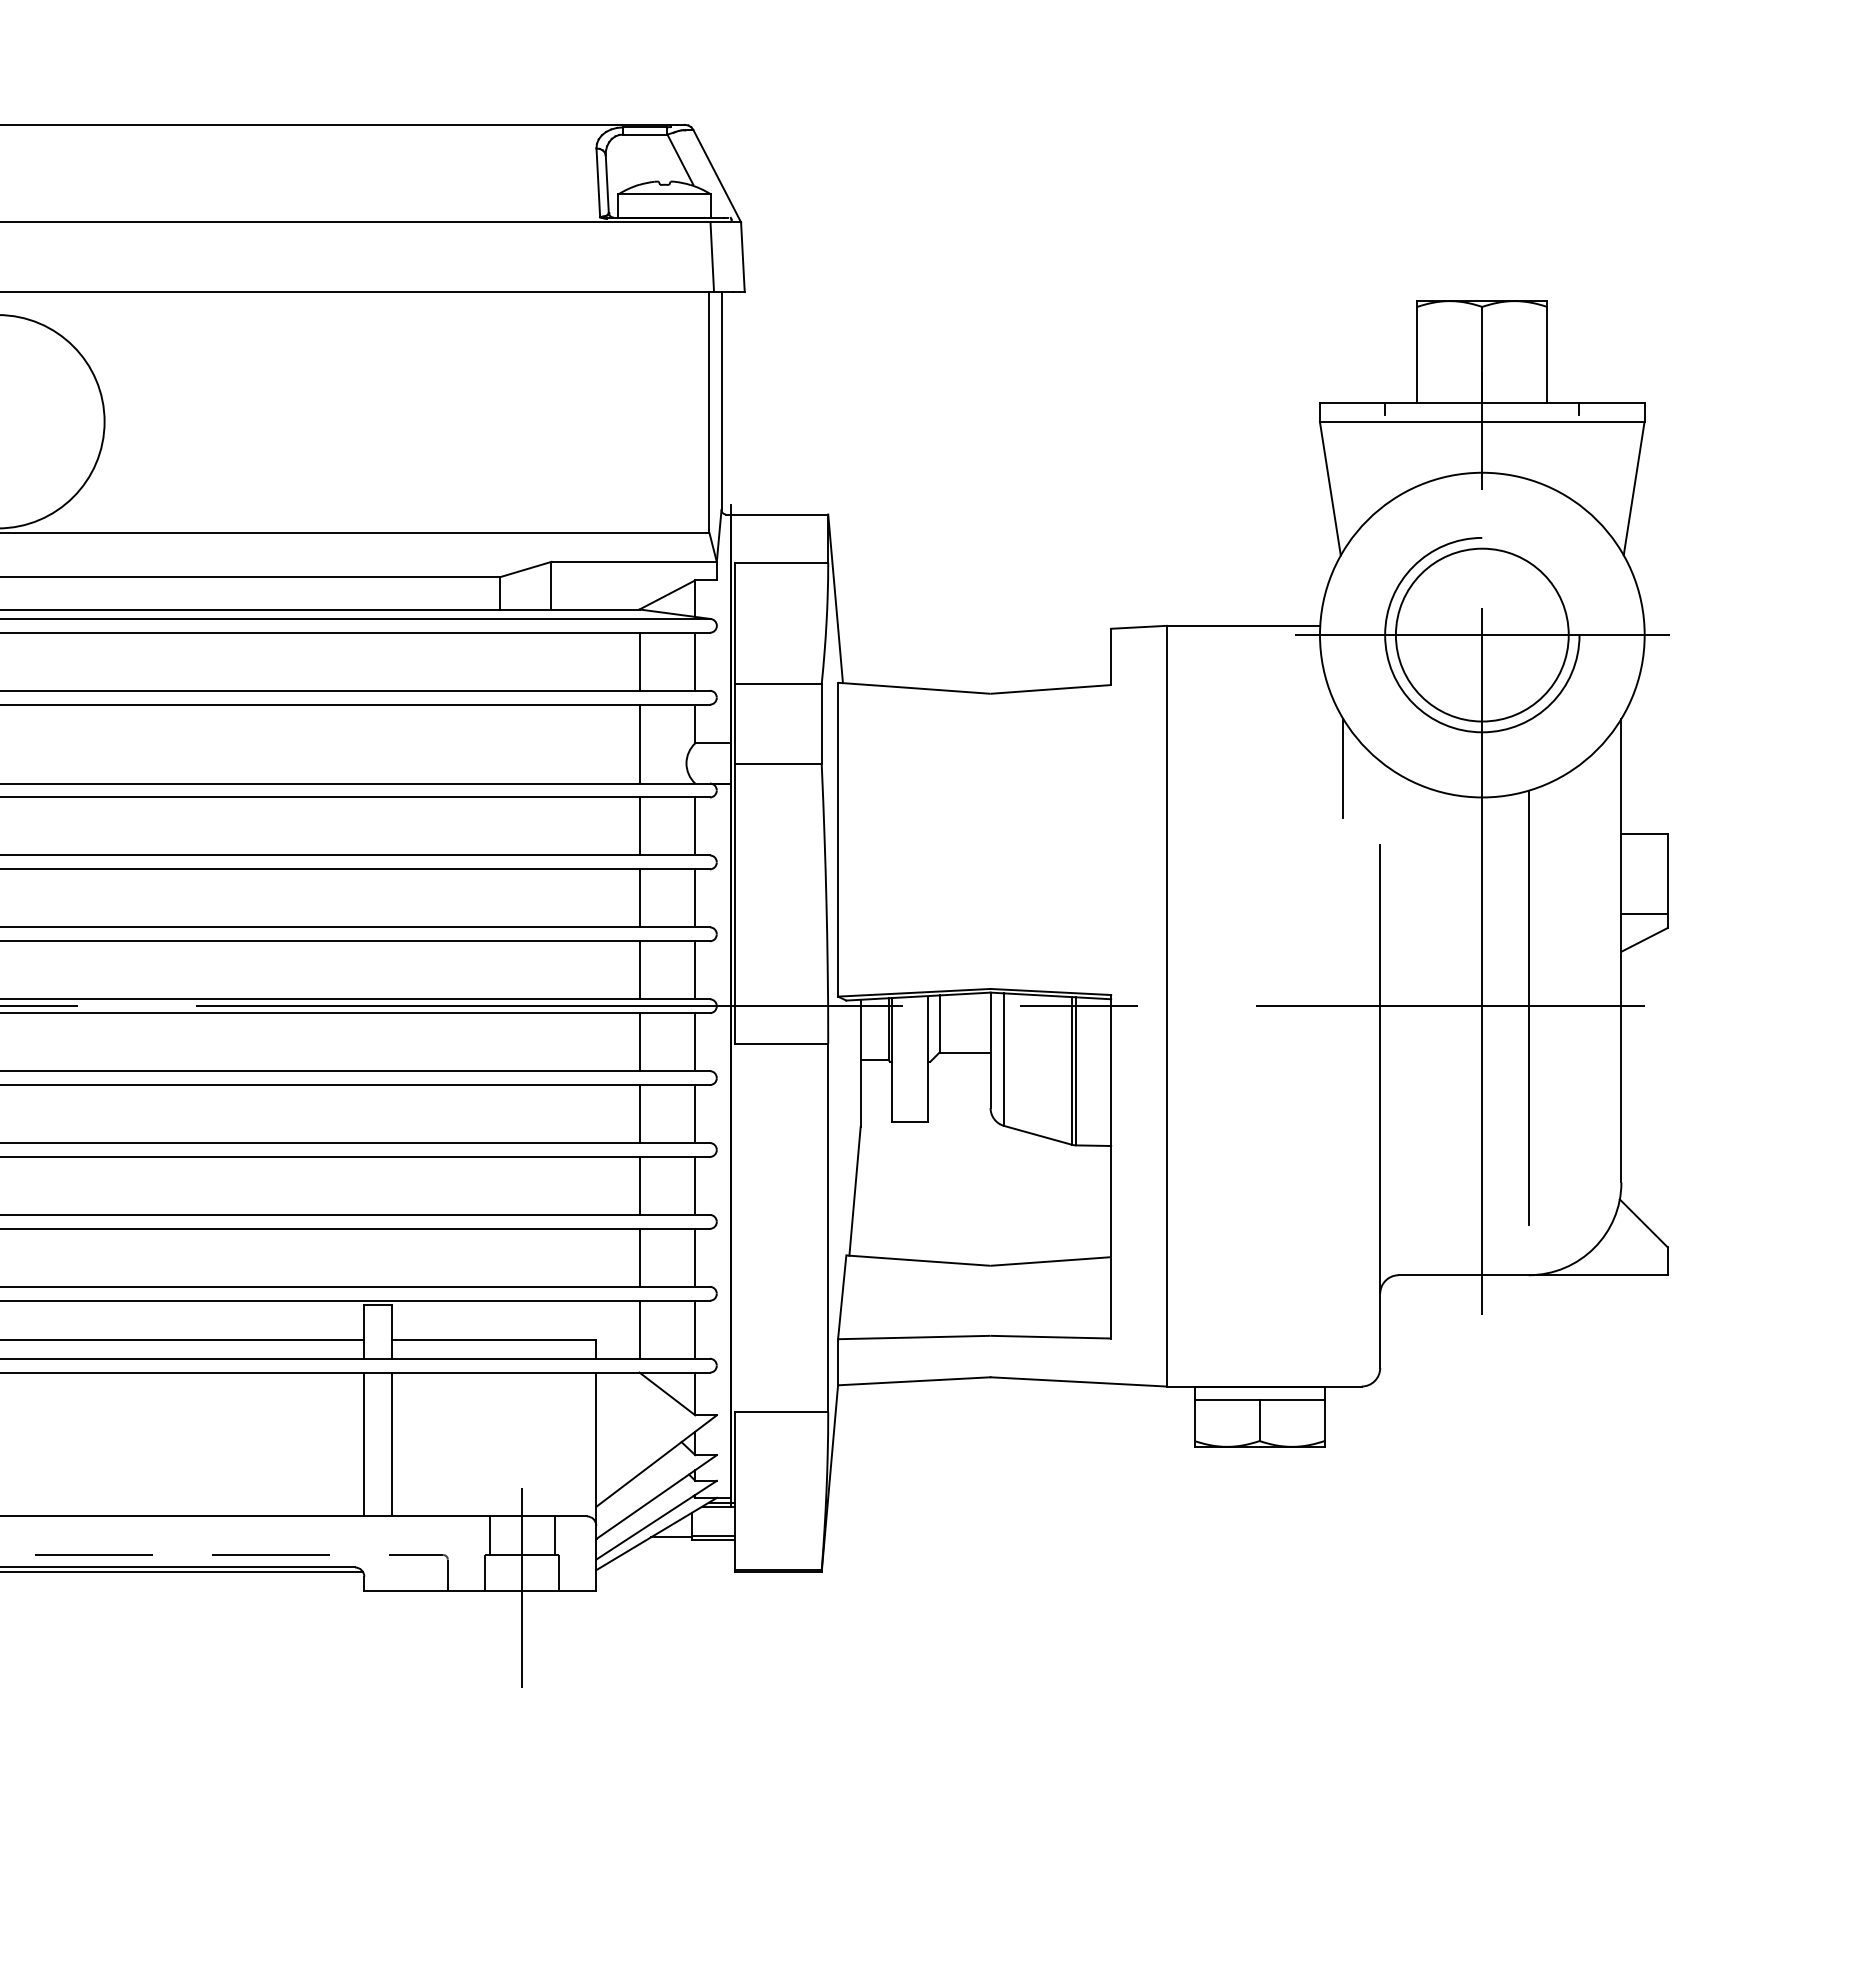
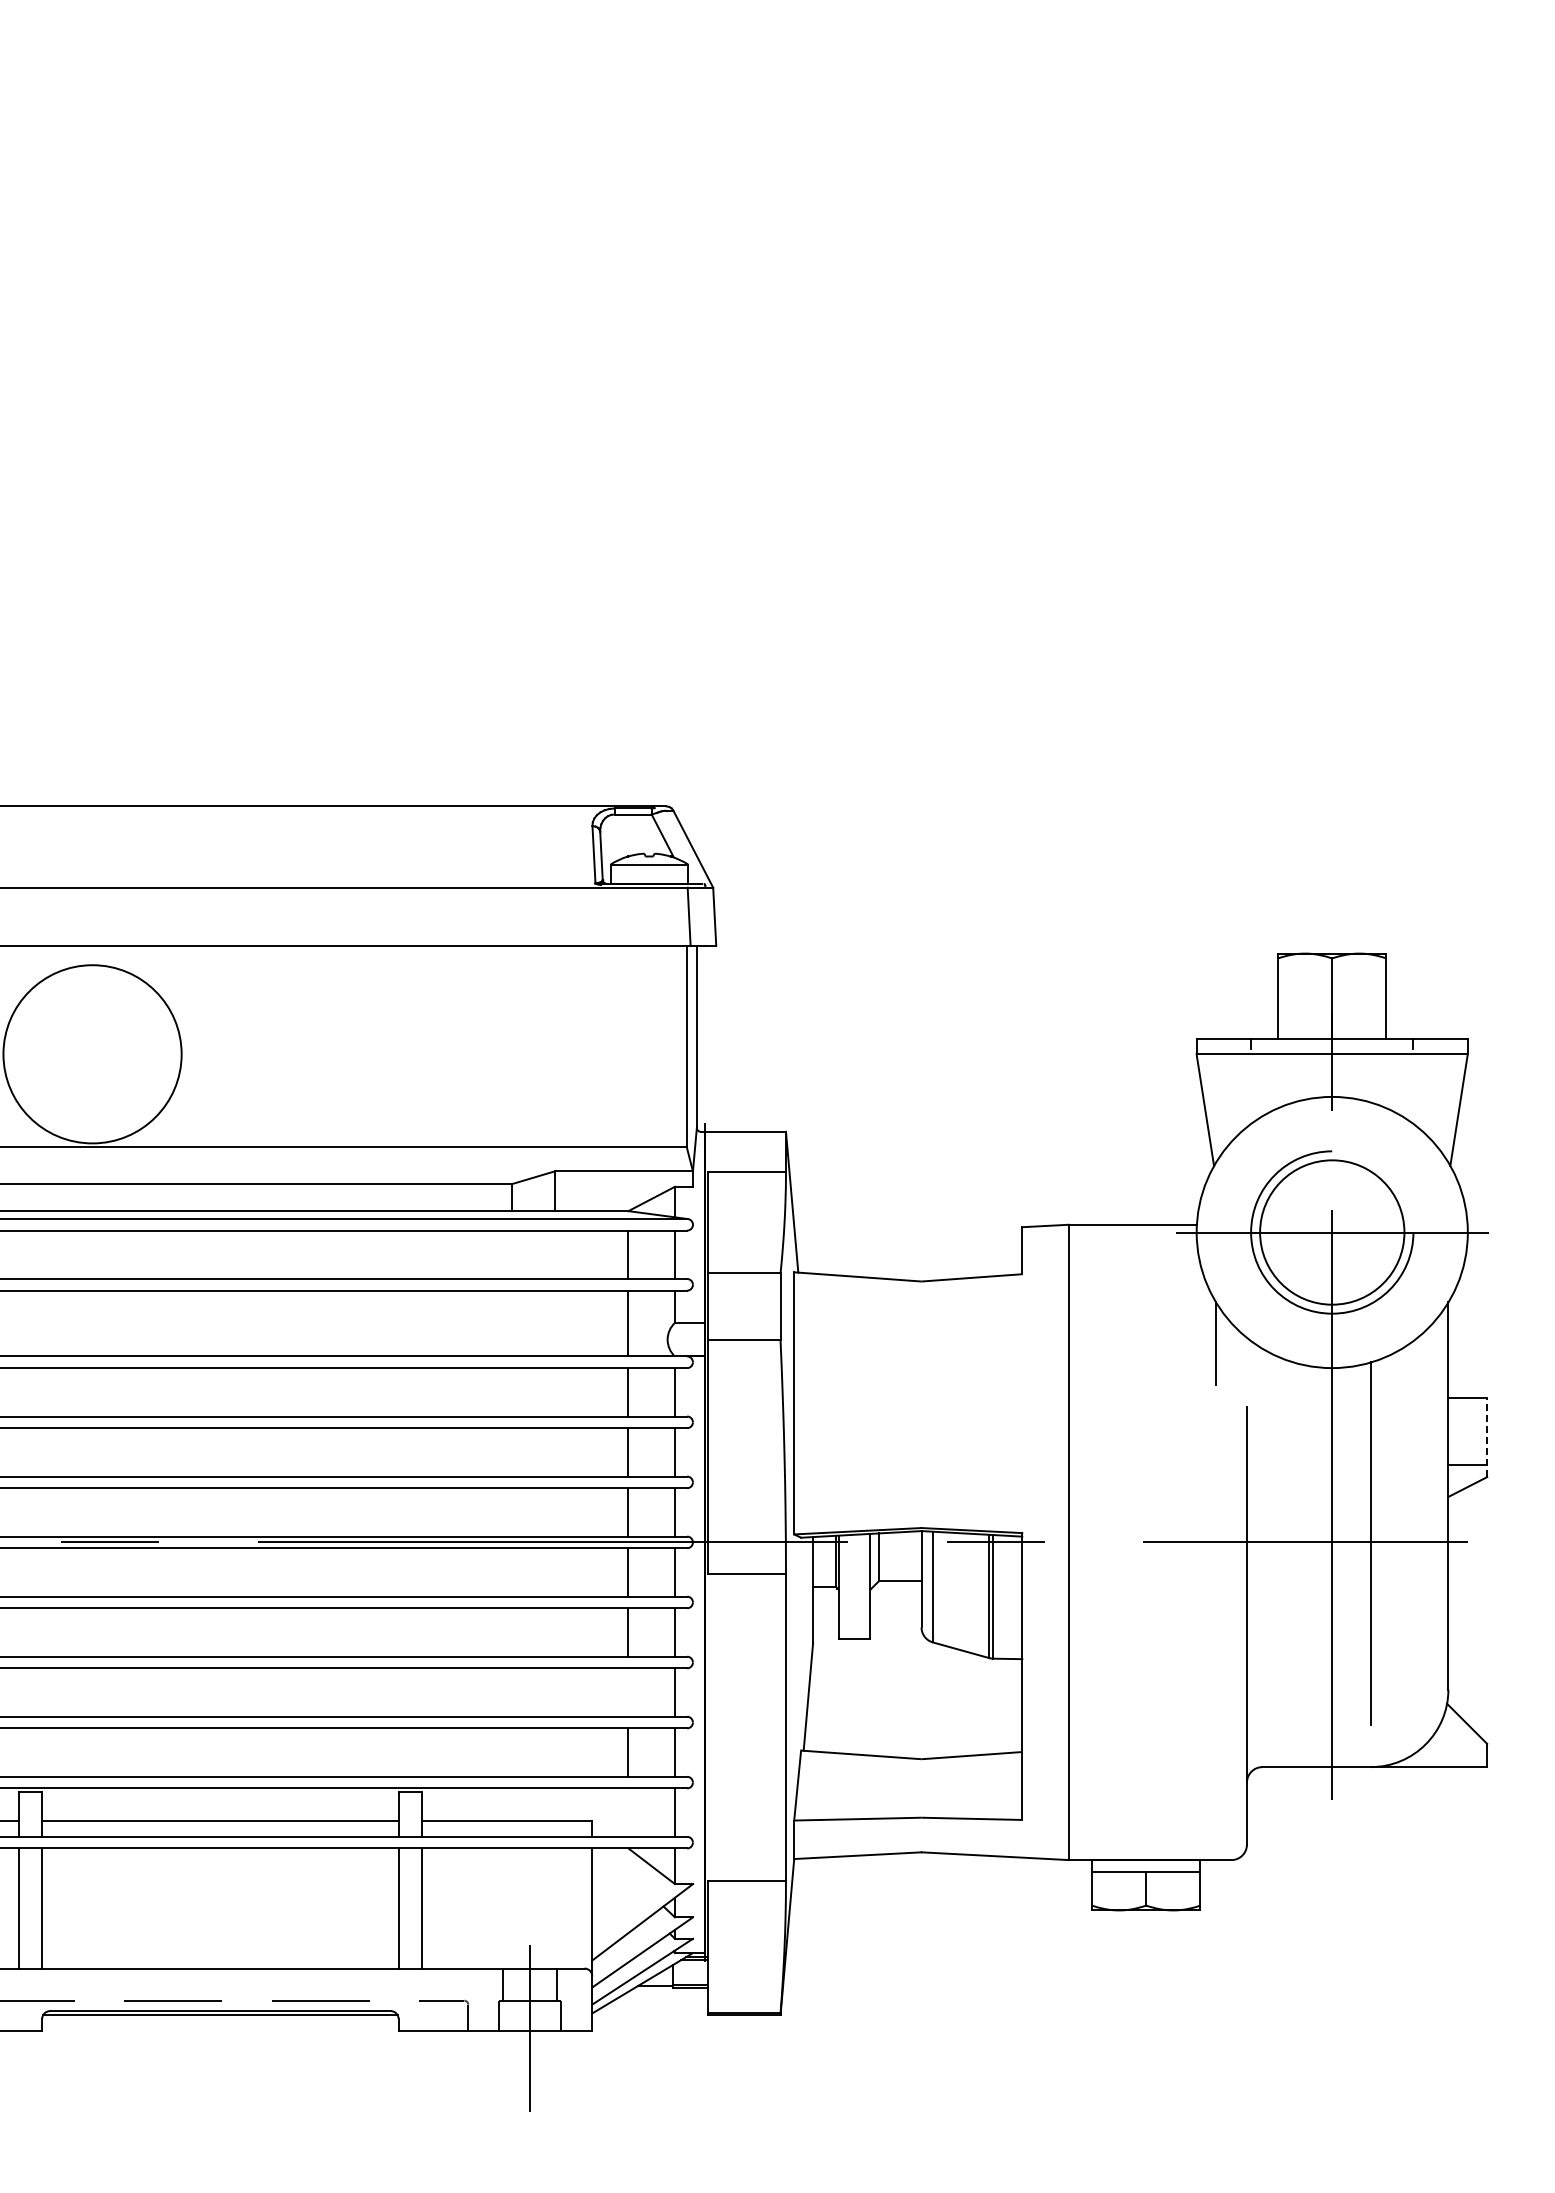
line: (1668, 880) -> (1487, 1437), solid -> dashed
line: (639, 1185) -> (628, 1692), removed
line: (639, 1329) -> (628, 1812), removed

